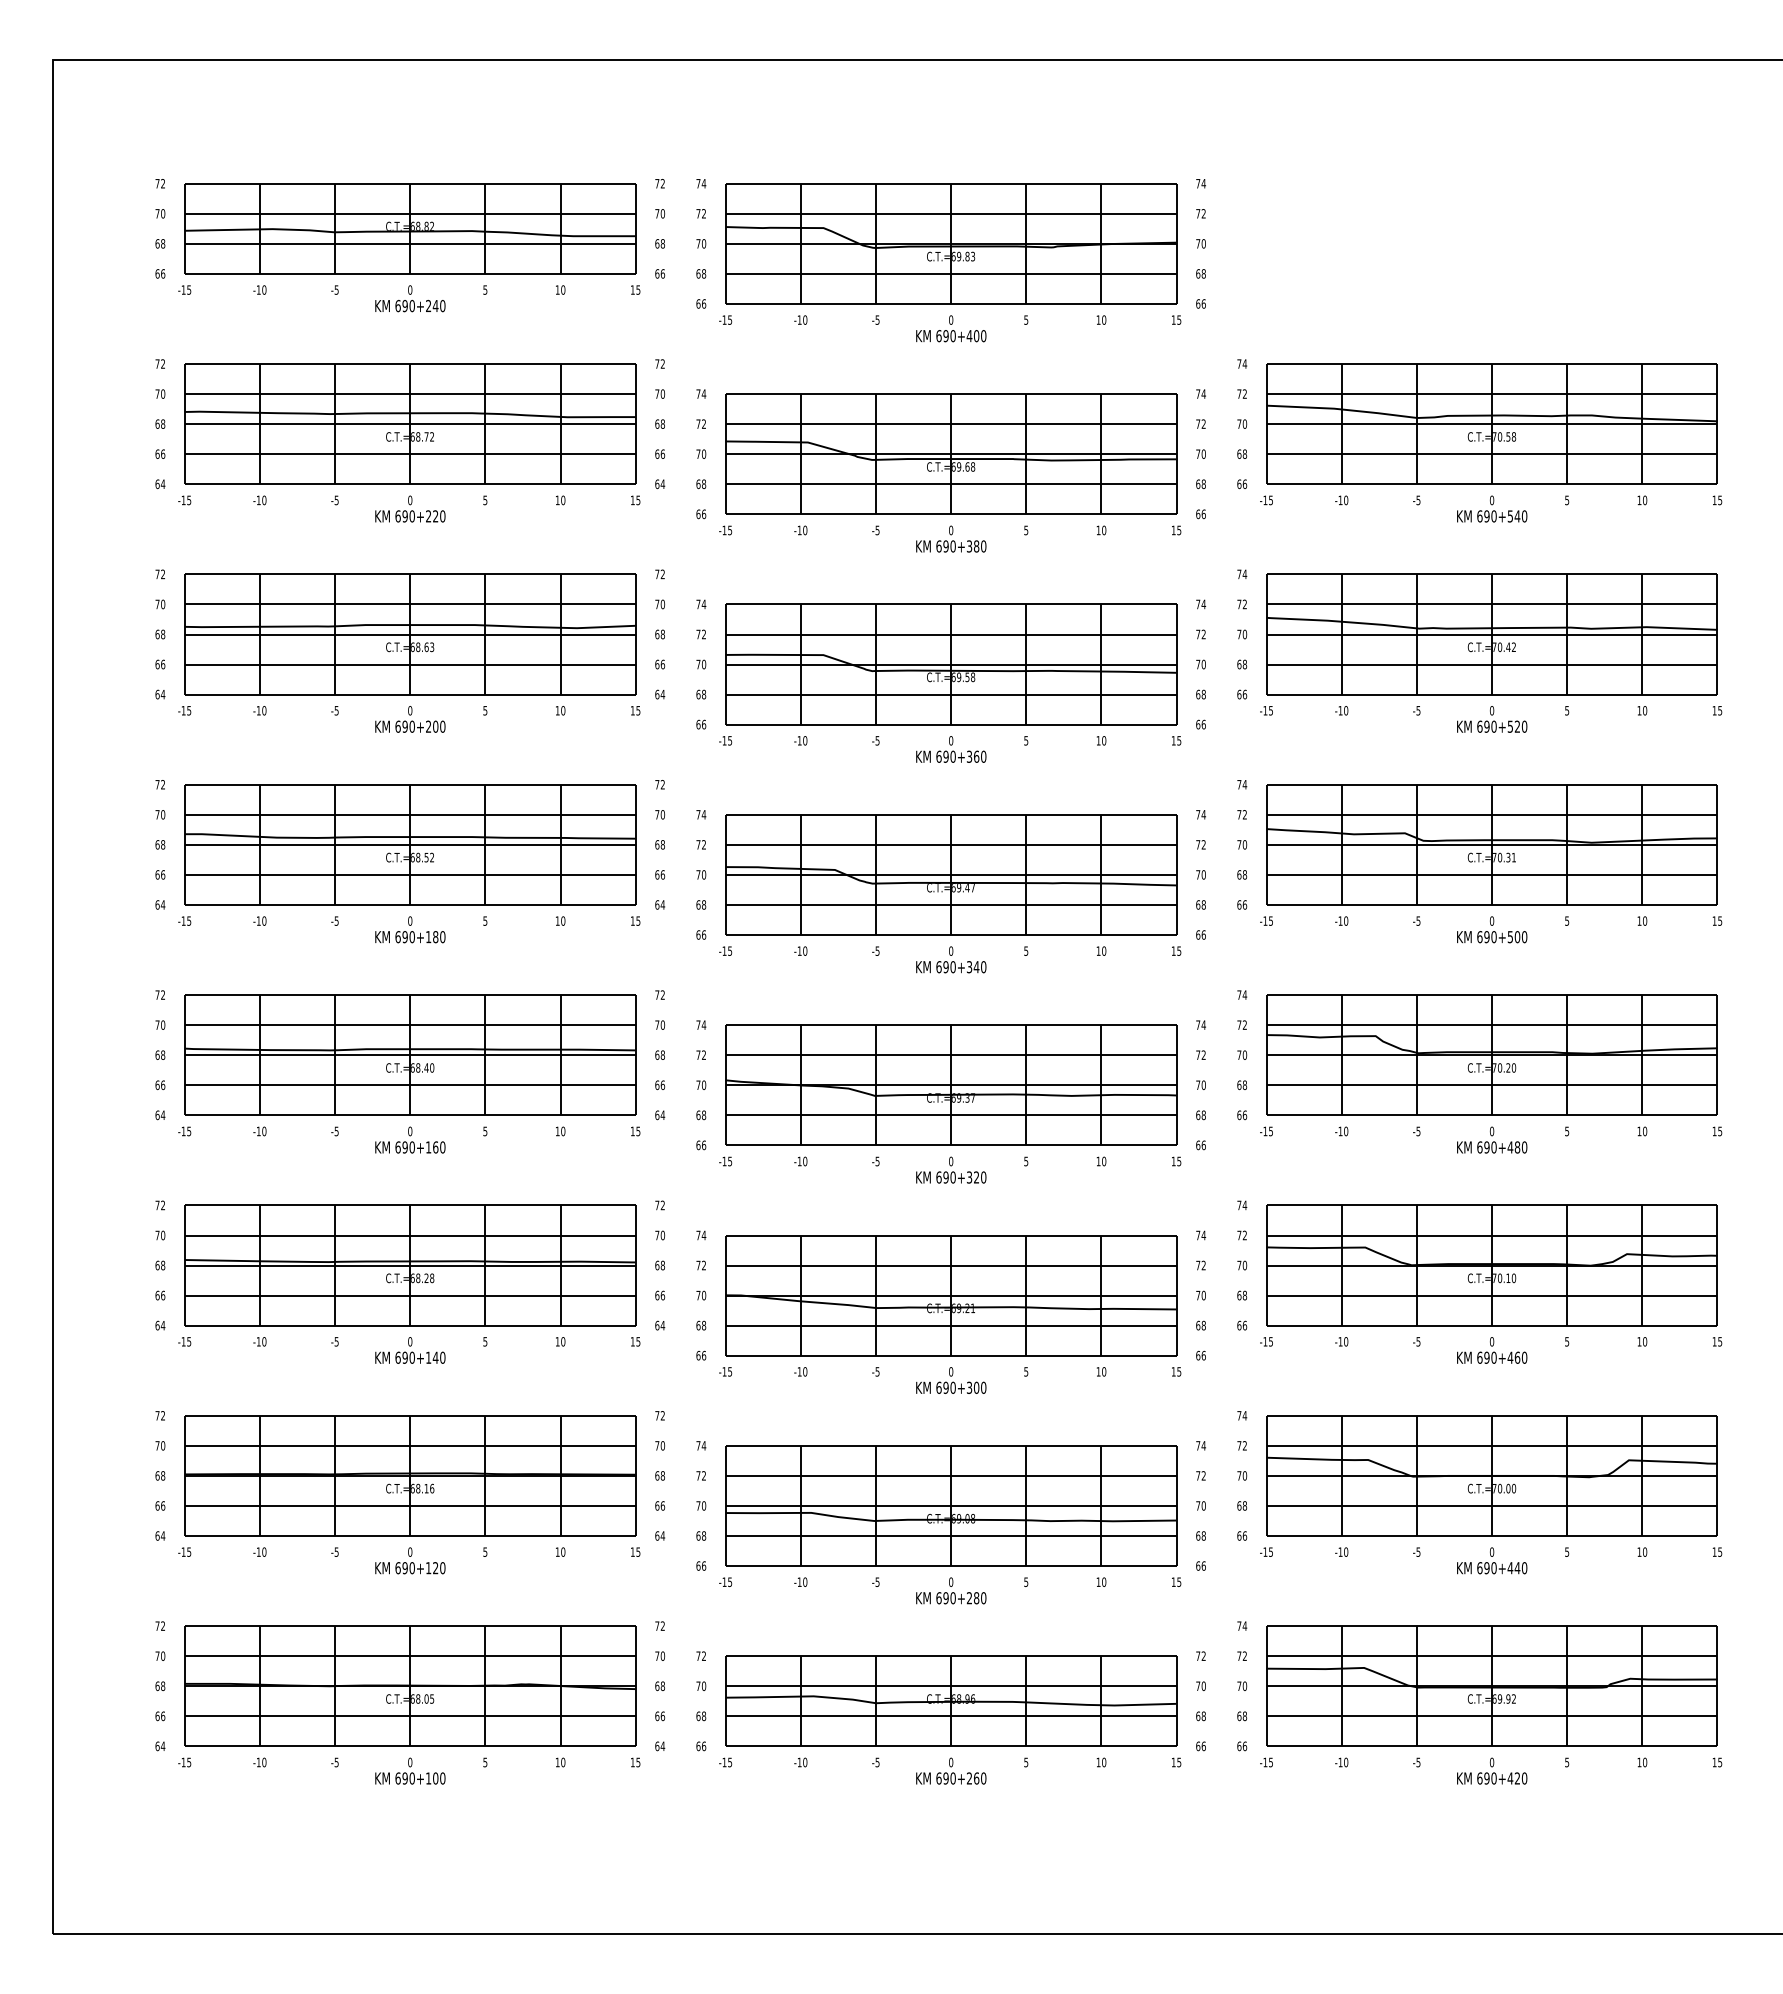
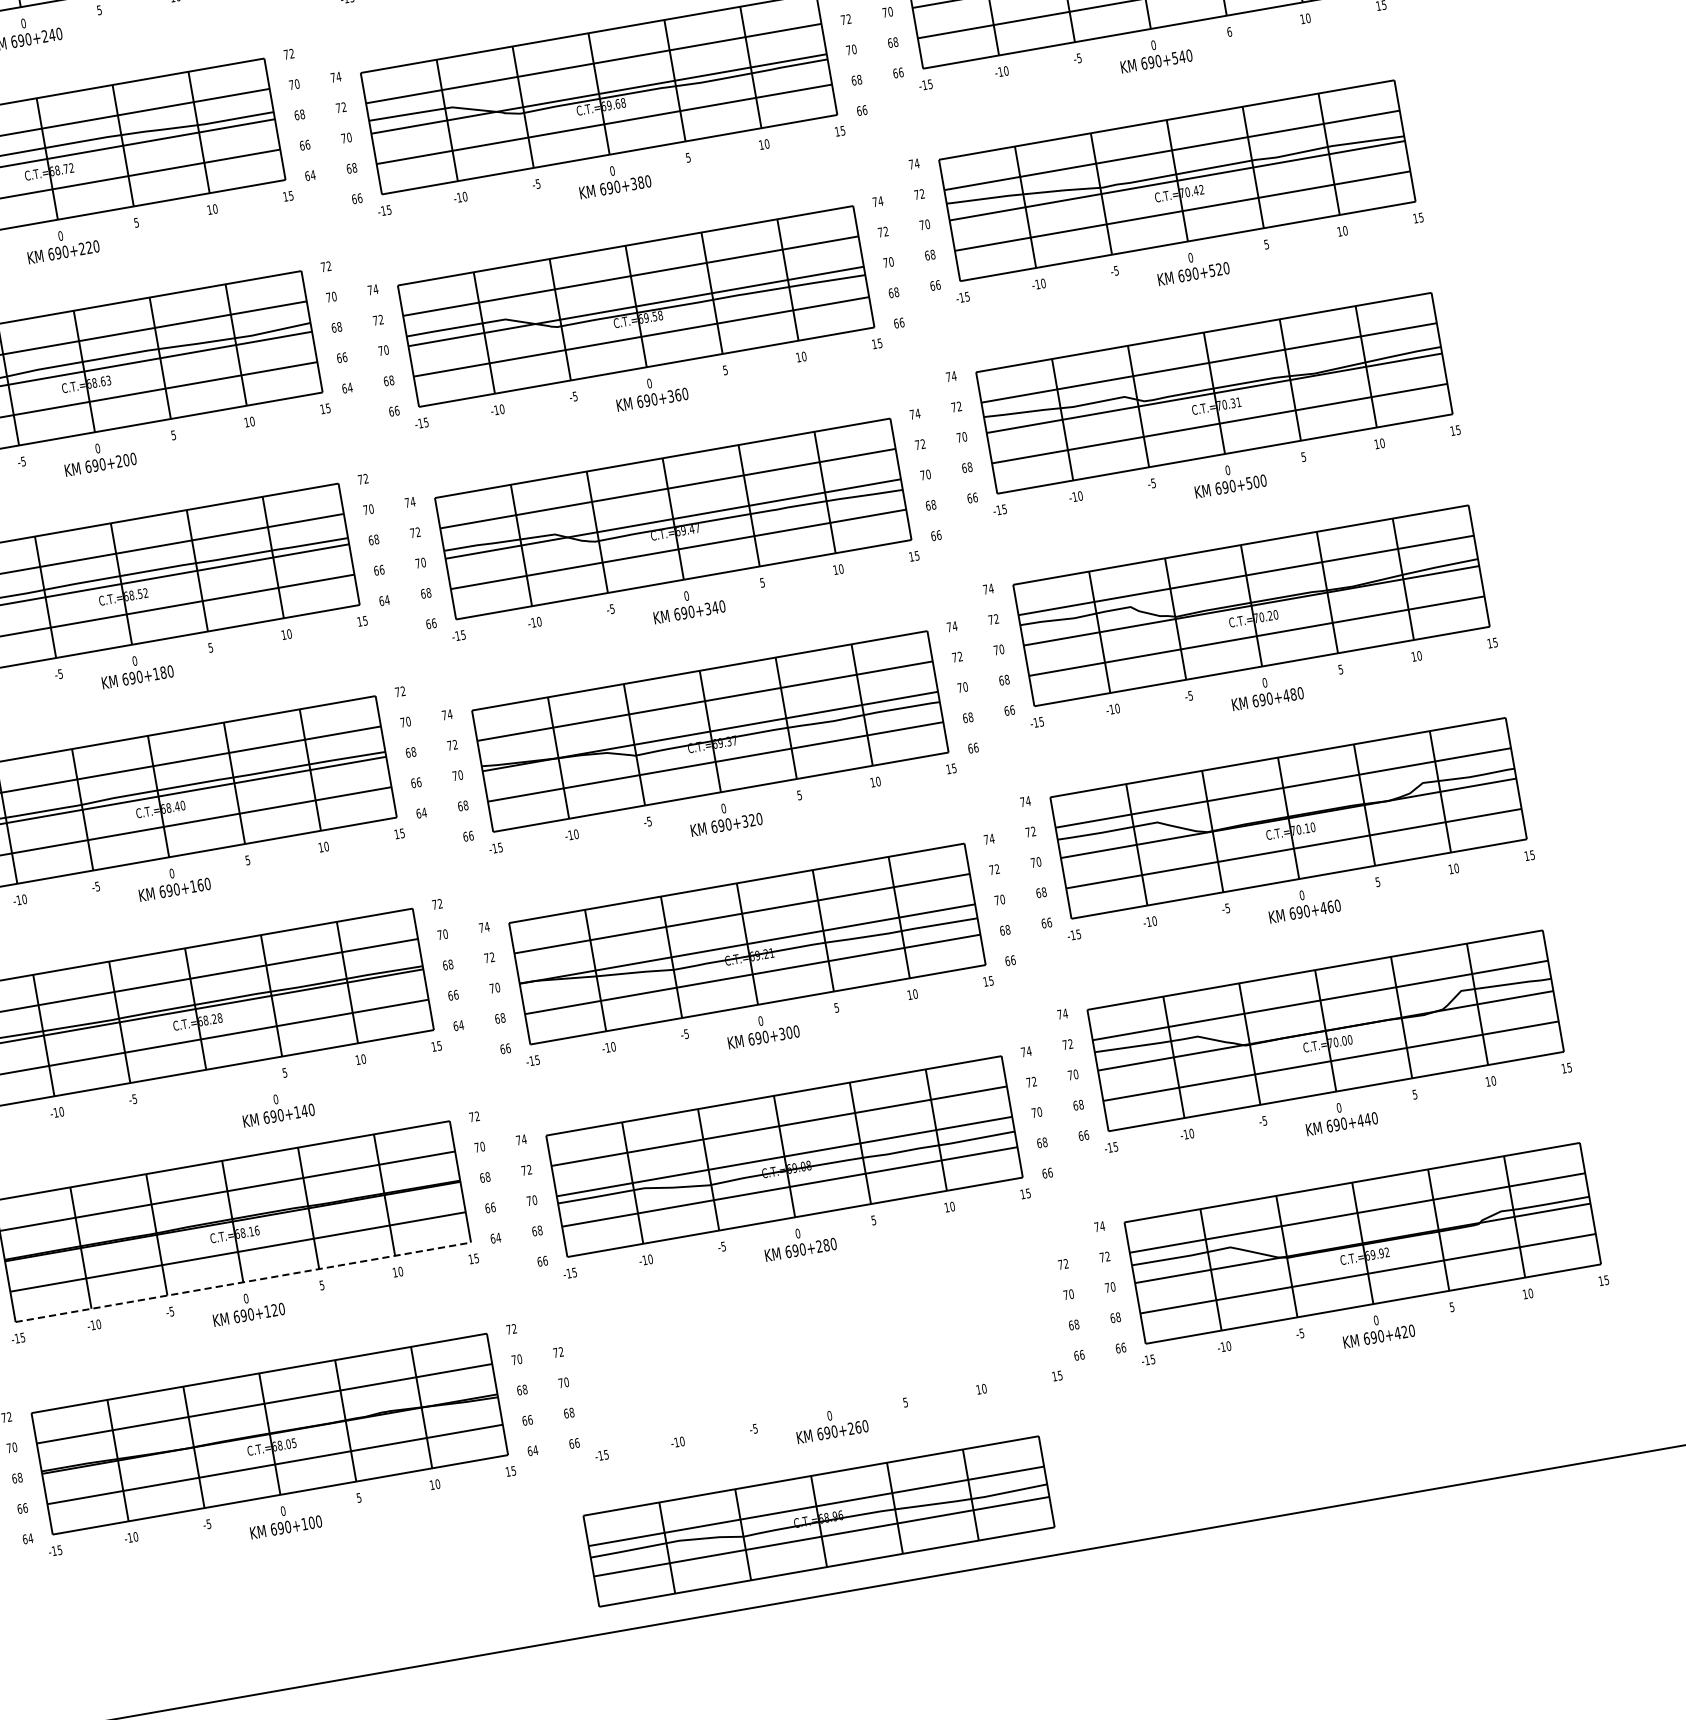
text: (1567, 500) -> (1229, 32), 5 -> 6
text: (410, 1350) -> (277, 1108), moved
line: (410, 1536) -> (243, 1282), solid -> dashed
part: (951, 1700) -> (819, 1520), moved

